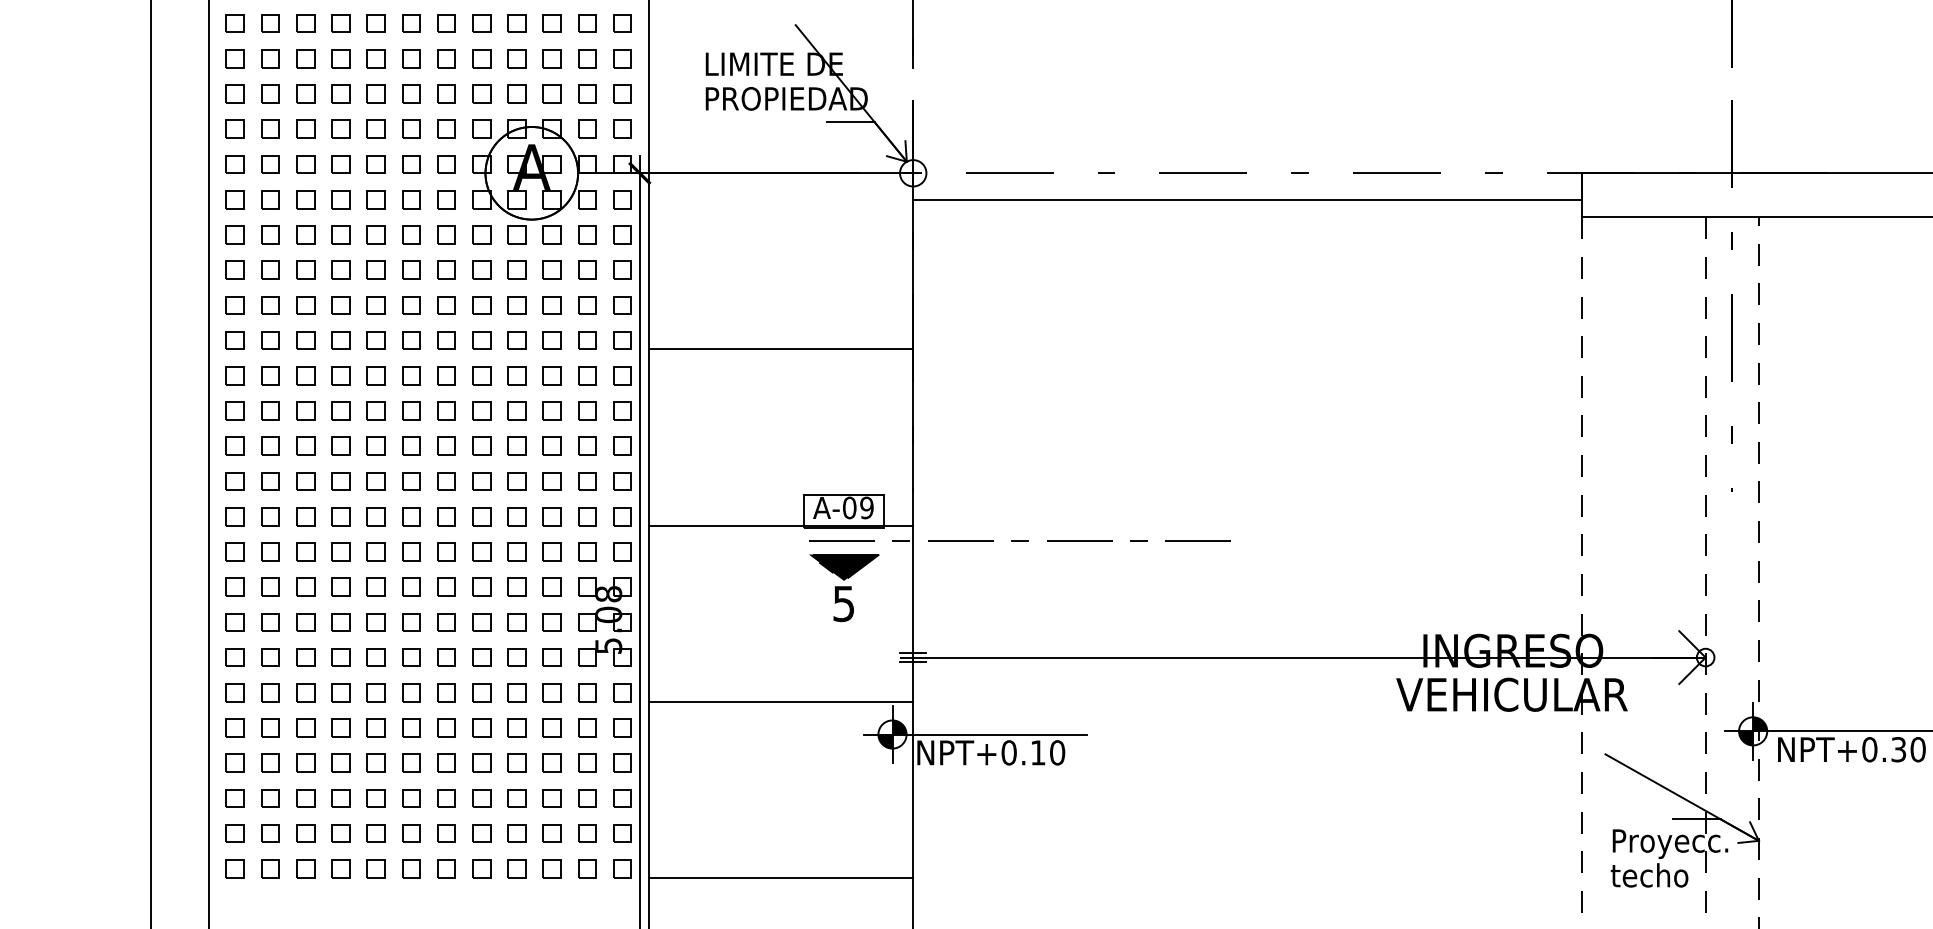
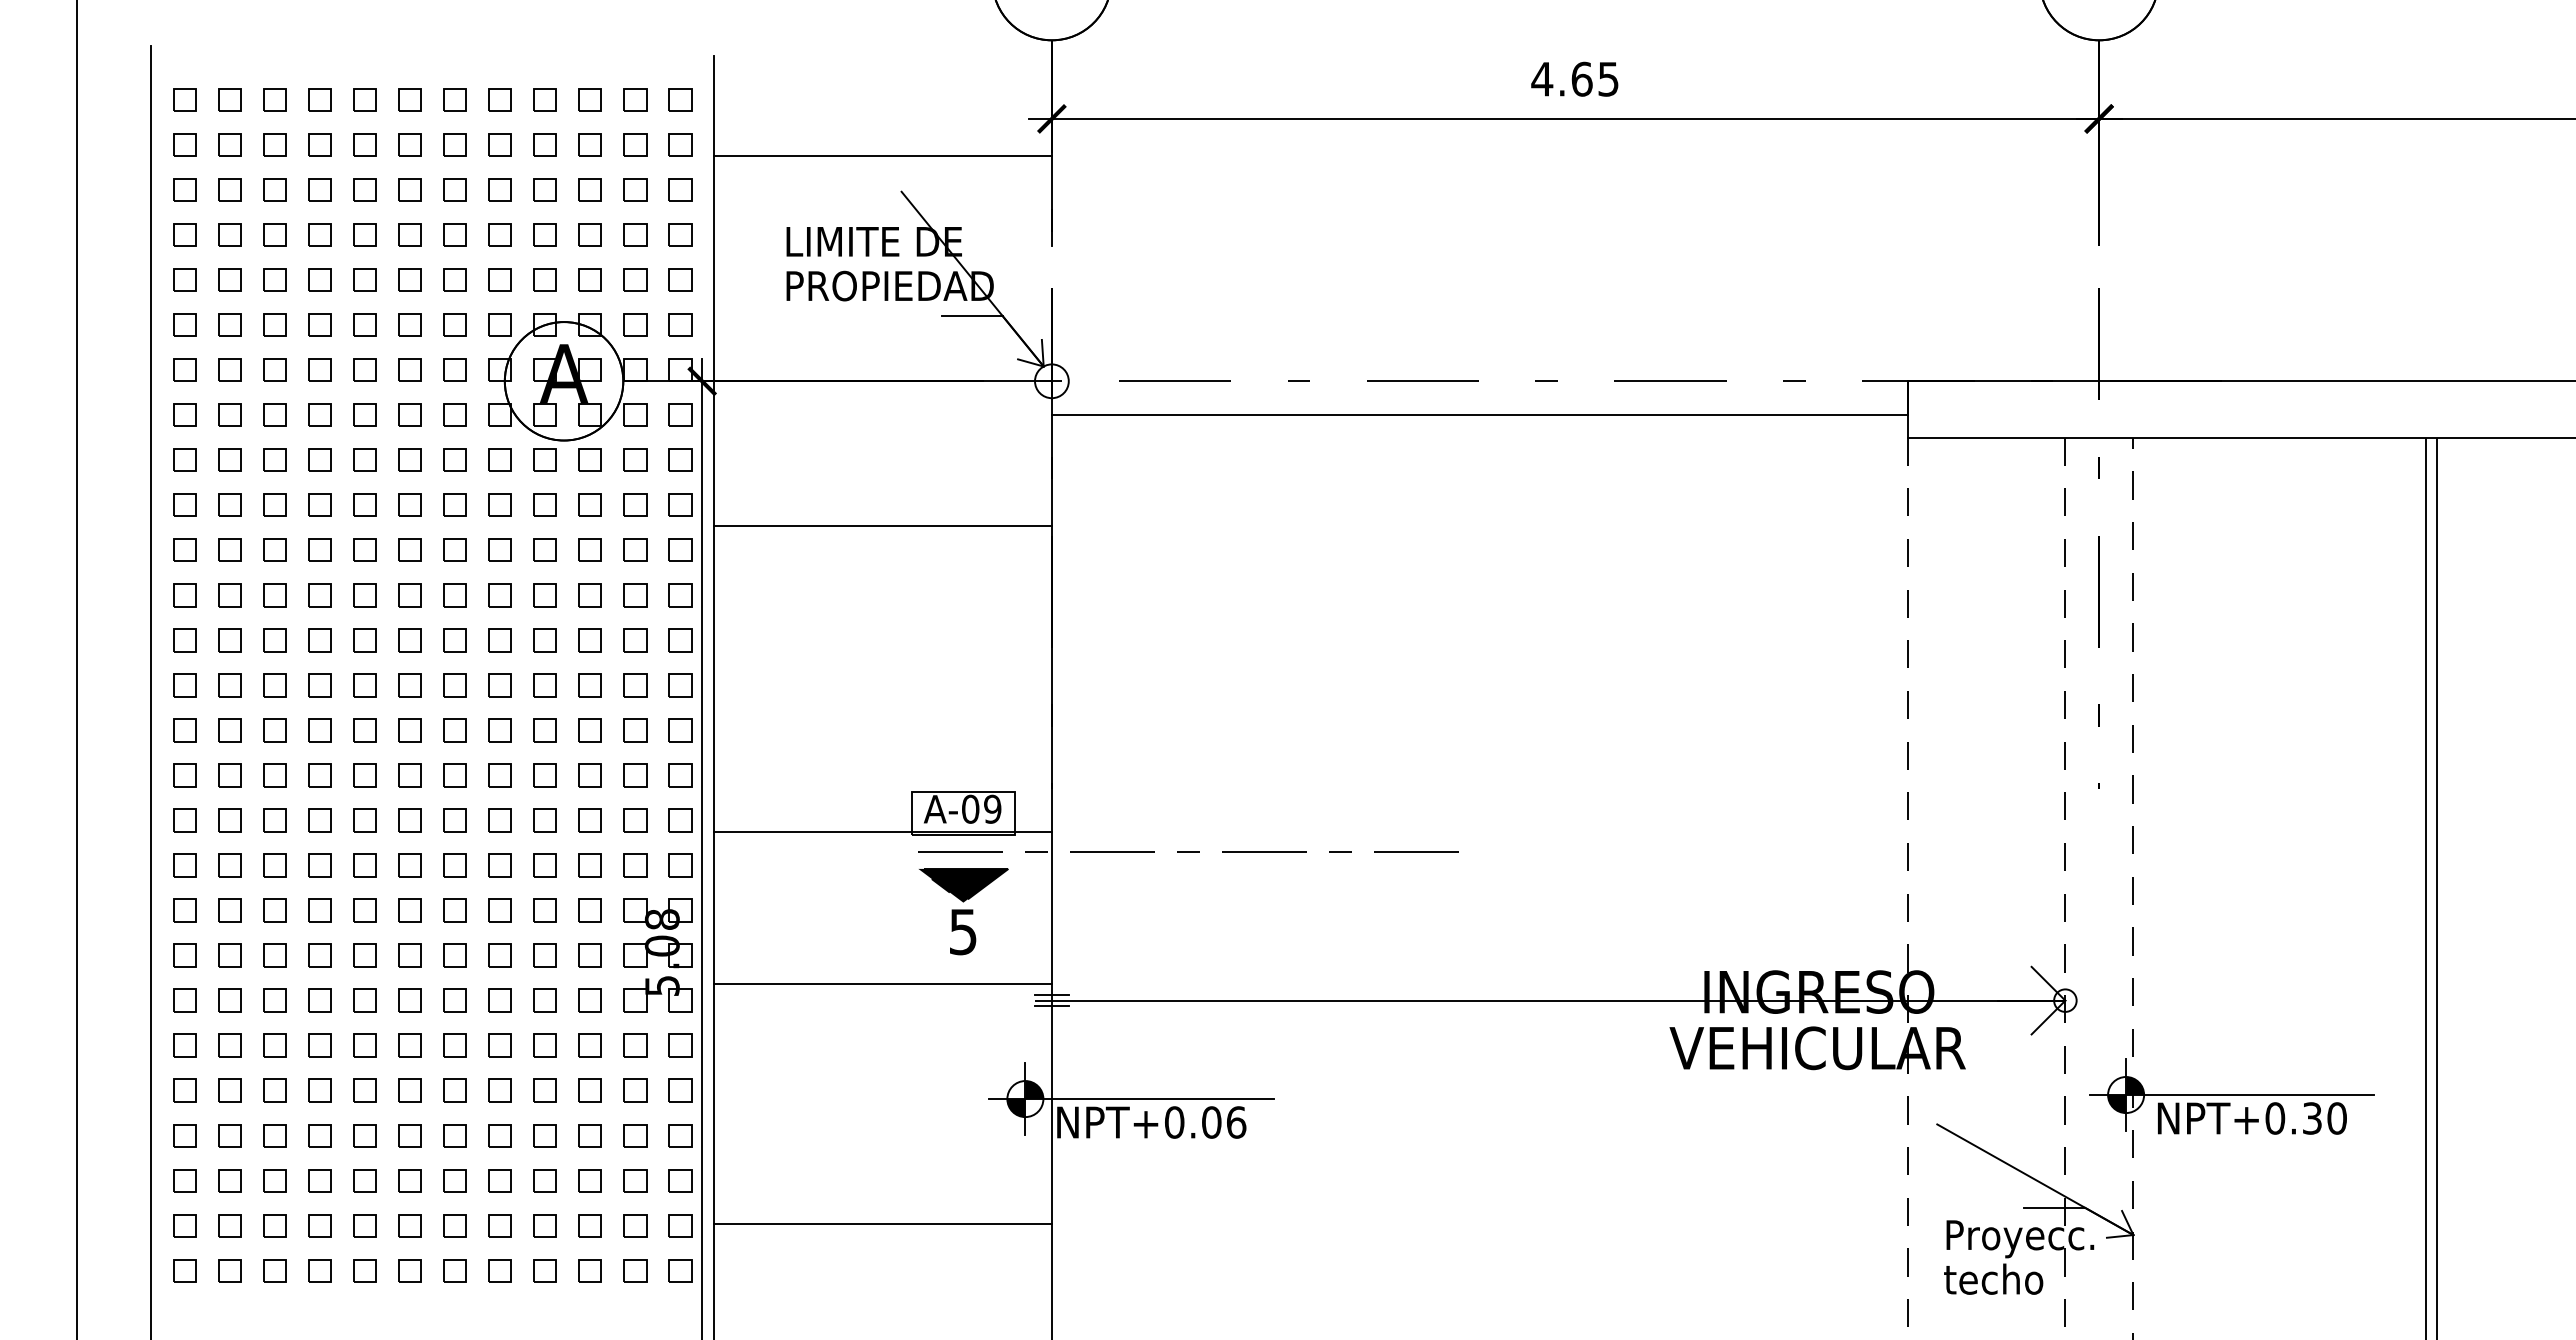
line: (780, 349) -> (882, 525), moved
line: (780, 701) -> (882, 983), moved
text: (1048, 752) -> (1224, 1122), NPT+0.10 -> NPT+0.06
line: (780, 877) -> (882, 1224), moved

